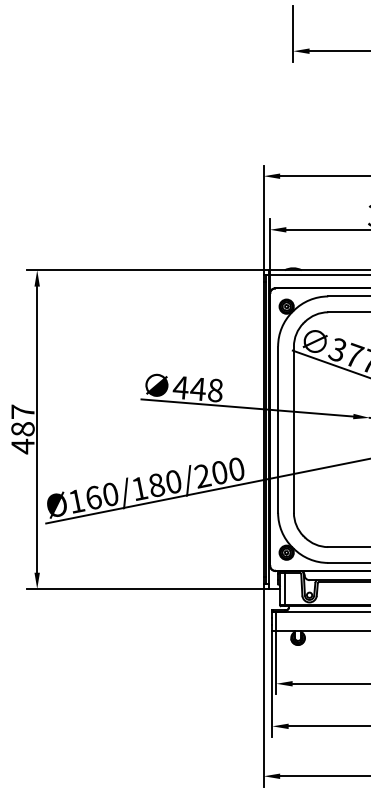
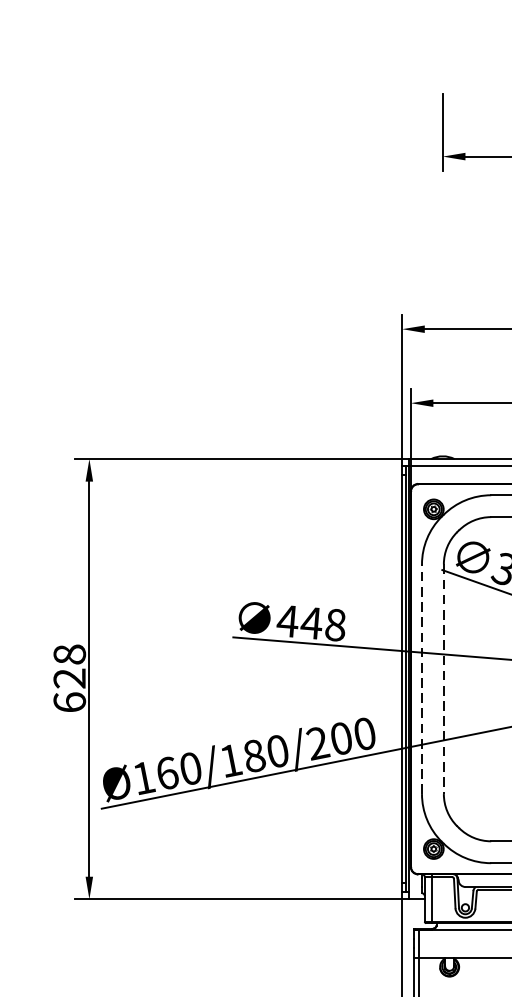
text: (22, 429) -> (69, 678), 487 -> 628
line: (278, 429) -> (422, 678), solid -> dashed
line: (293, 430) -> (443, 680), solid -> dashed

